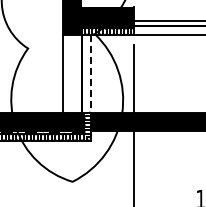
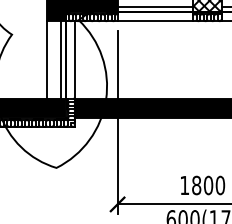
line: (76, 73) -> (60, 59), added
line: (91, 73) -> (75, 59), dashed -> solid

